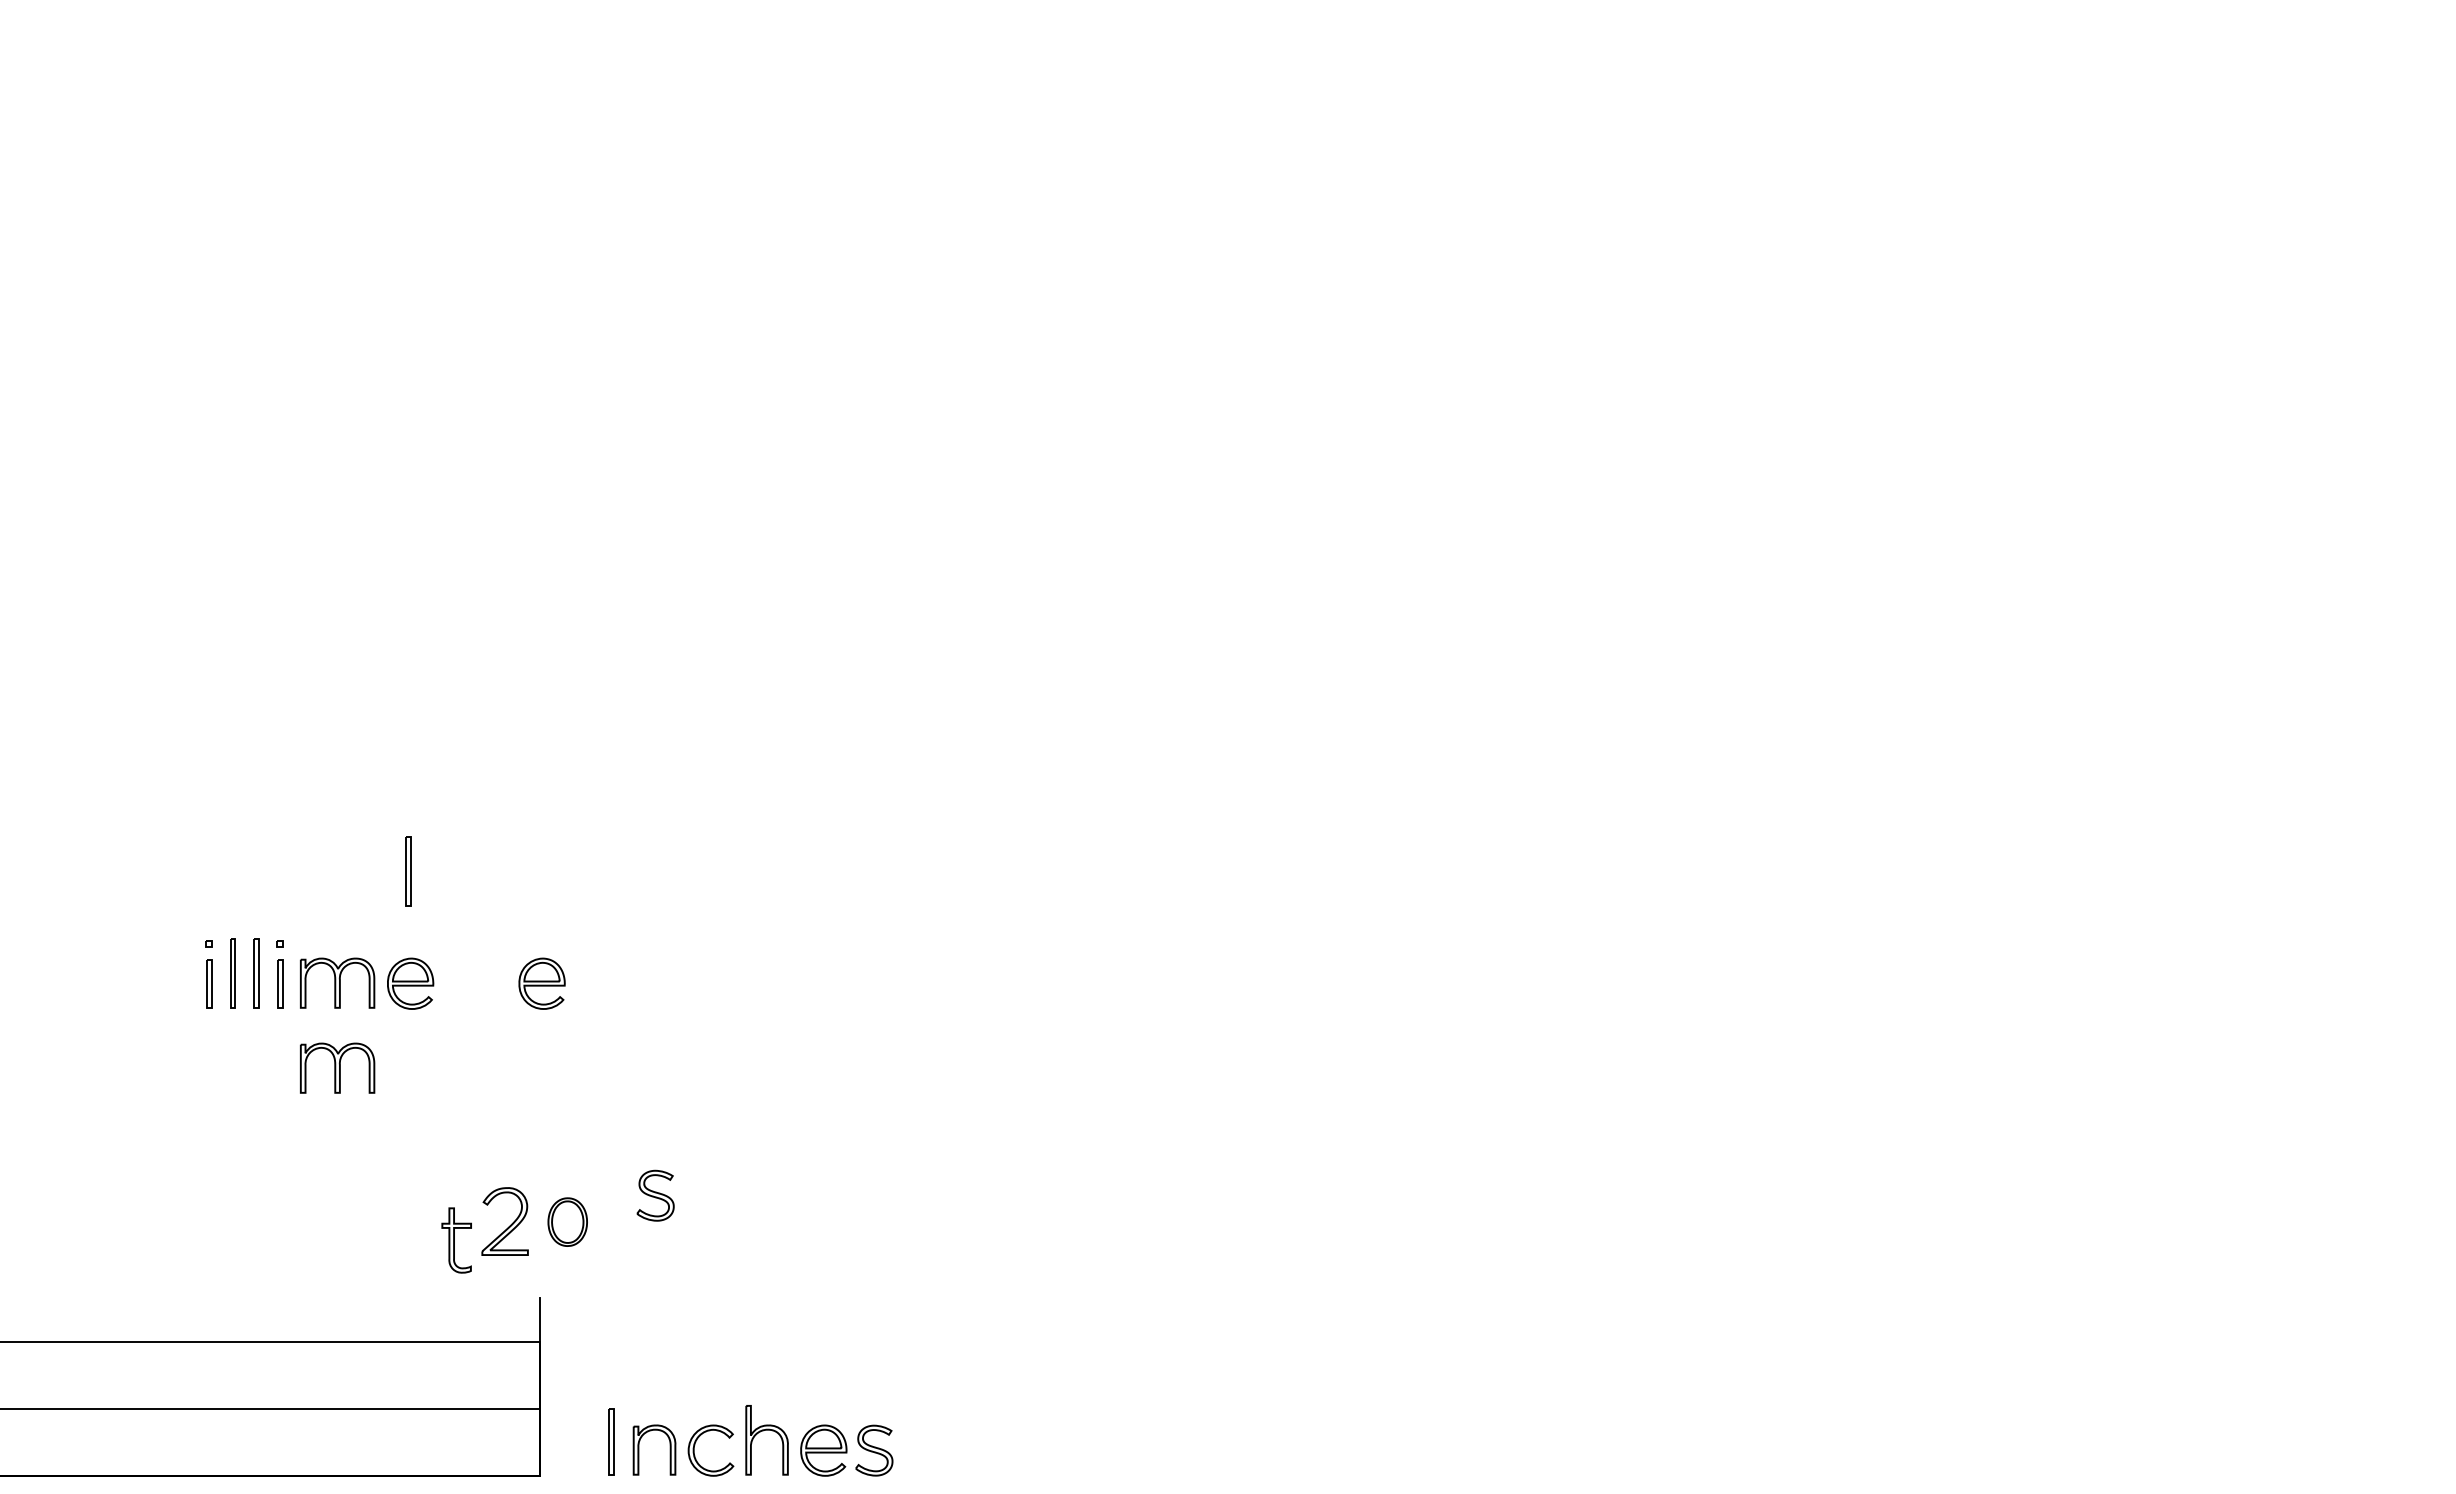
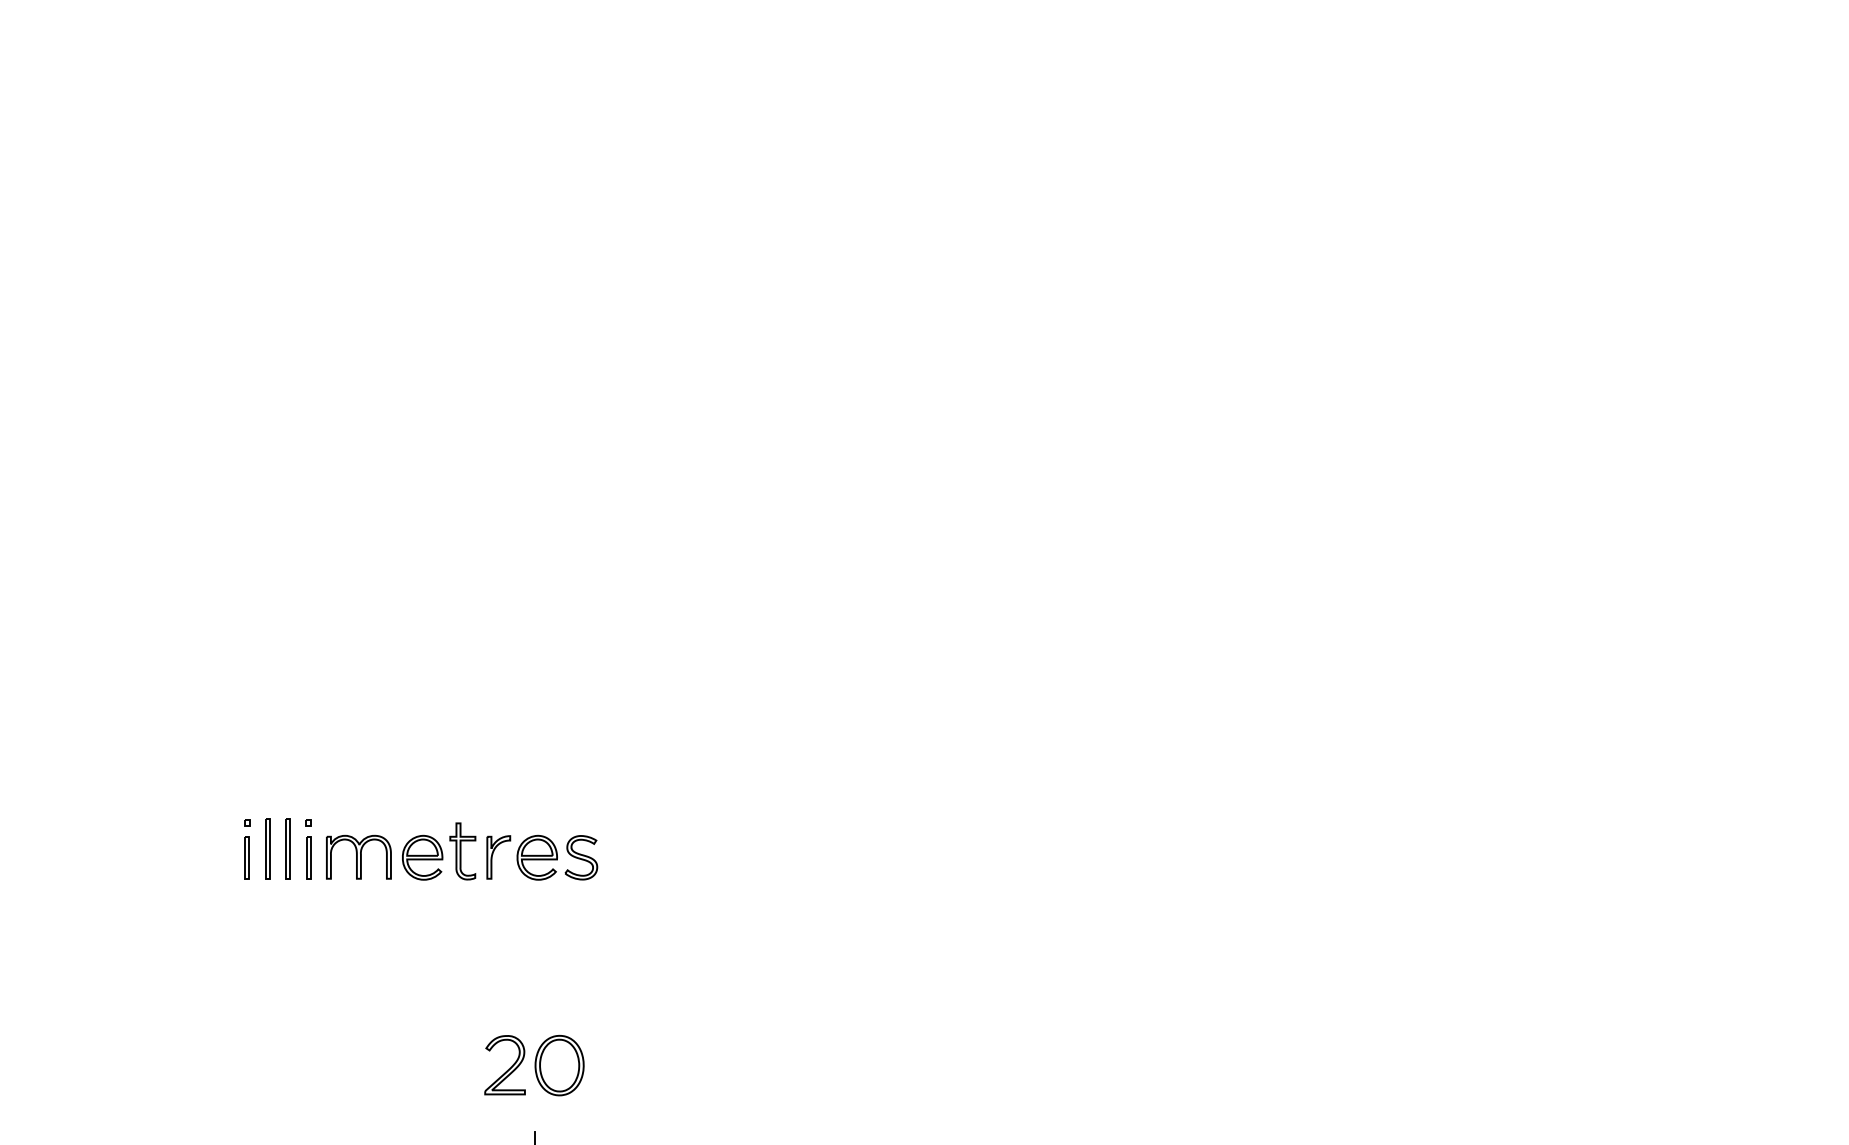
part: (408, 871) -> (420, 759), removed
part: (491, 980) -> (493, 854), added
part: (337, 1067) -> (358, 930), removed
part: (655, 1195) -> (581, 857), moved
part: (567, 1222) -> (559, 1066), size x1.43
part: (456, 1240) -> (462, 851), moved

